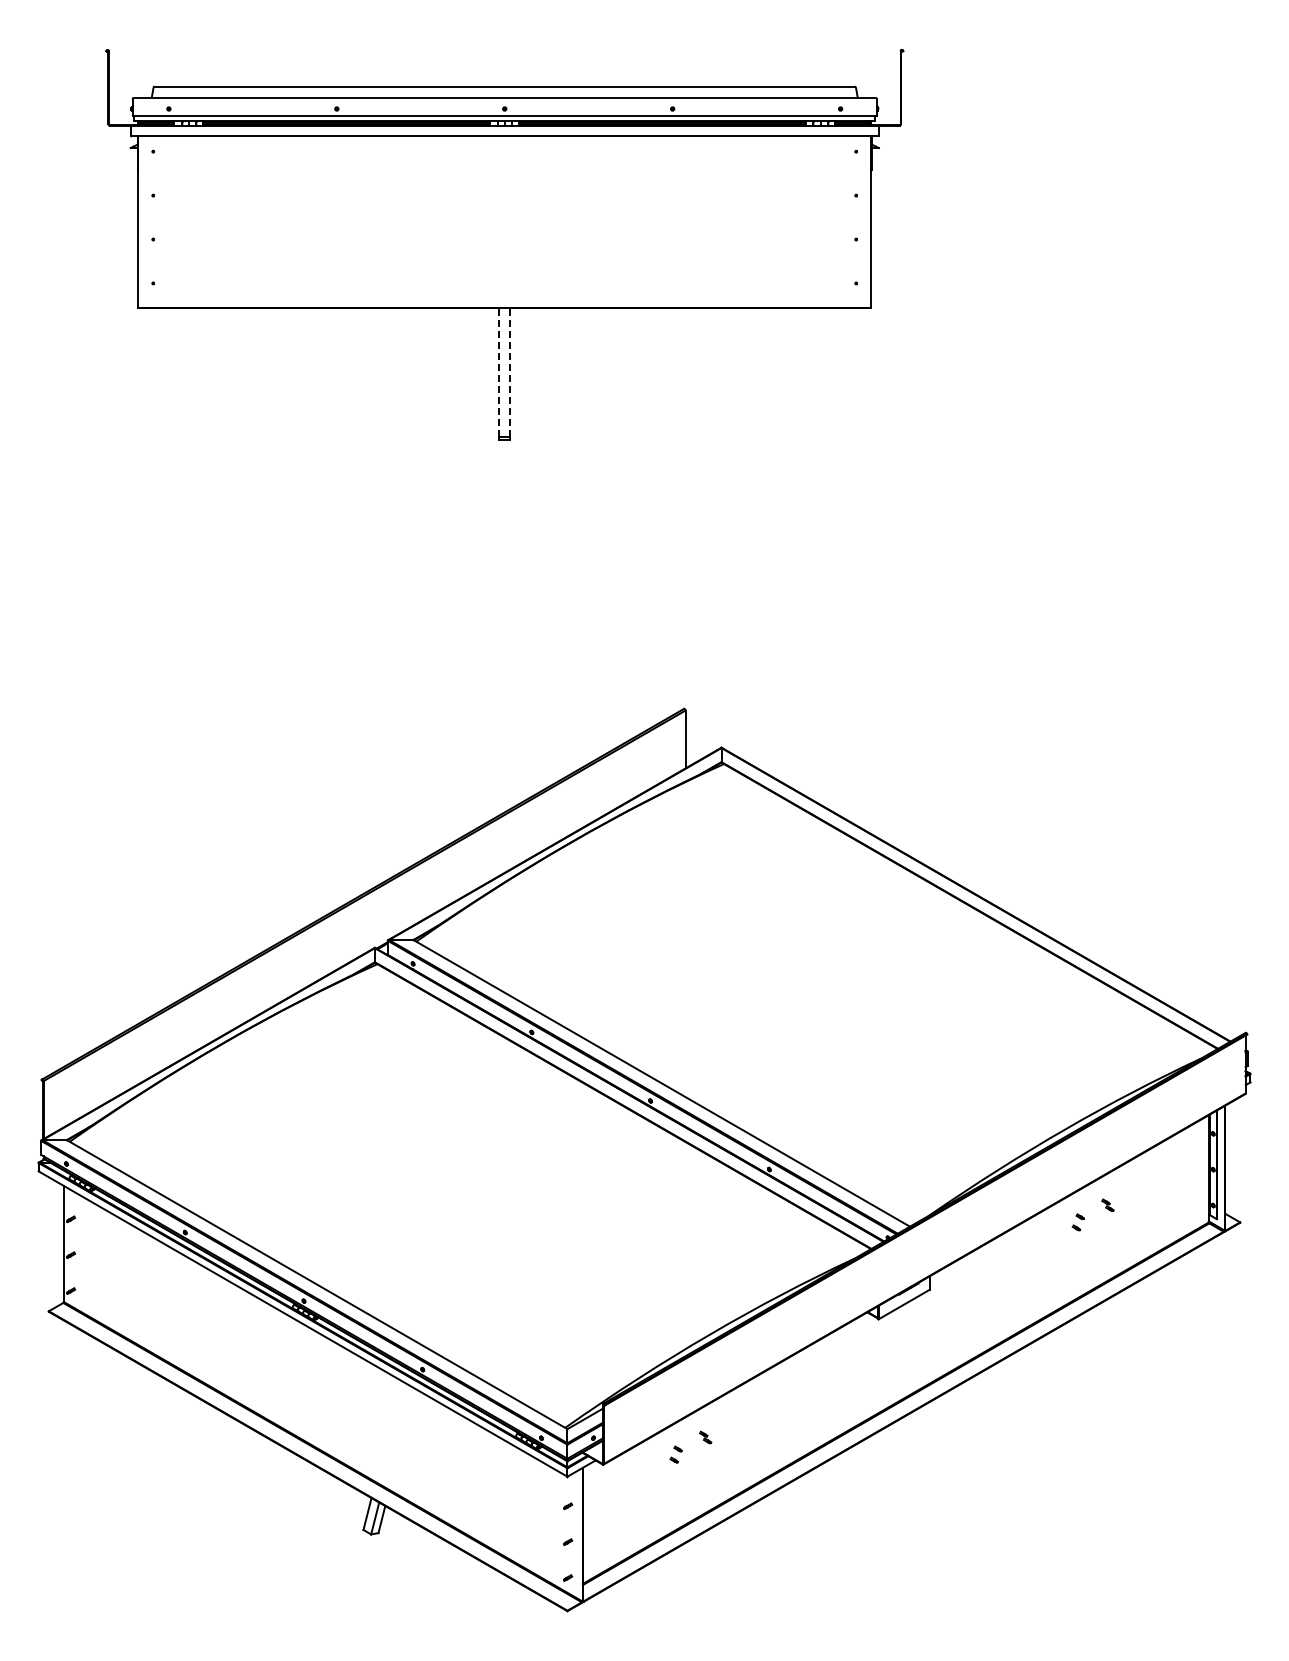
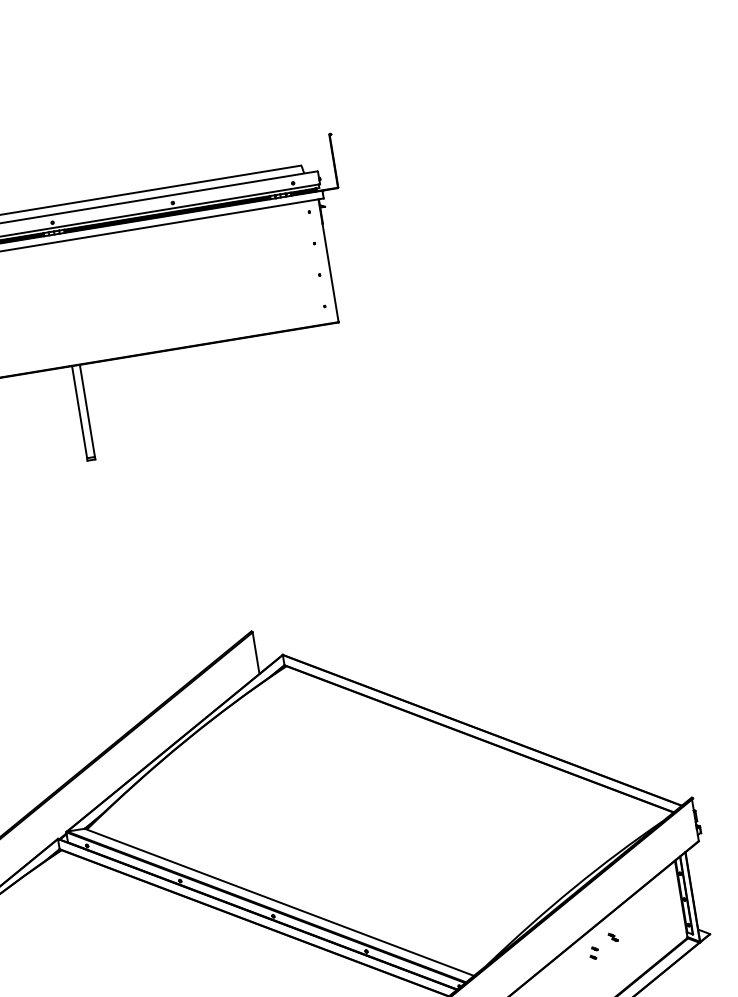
line: (499, 372) -> (79, 412), dashed -> solid
line: (510, 372) -> (87, 410), dashed -> solid

